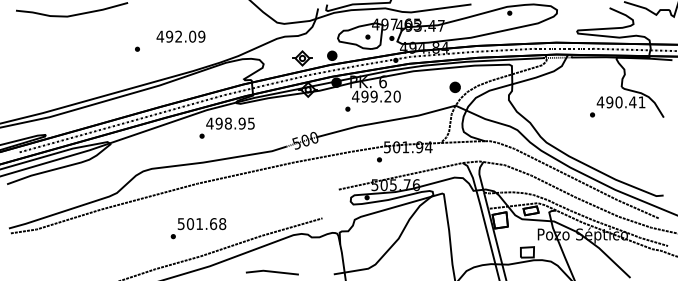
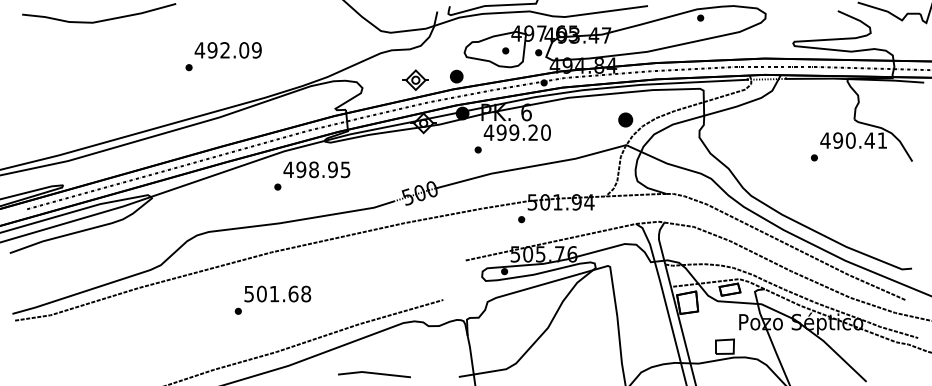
text: (180, 36) -> (227, 50), moved
text: (198, 228) -> (272, 300), moved

